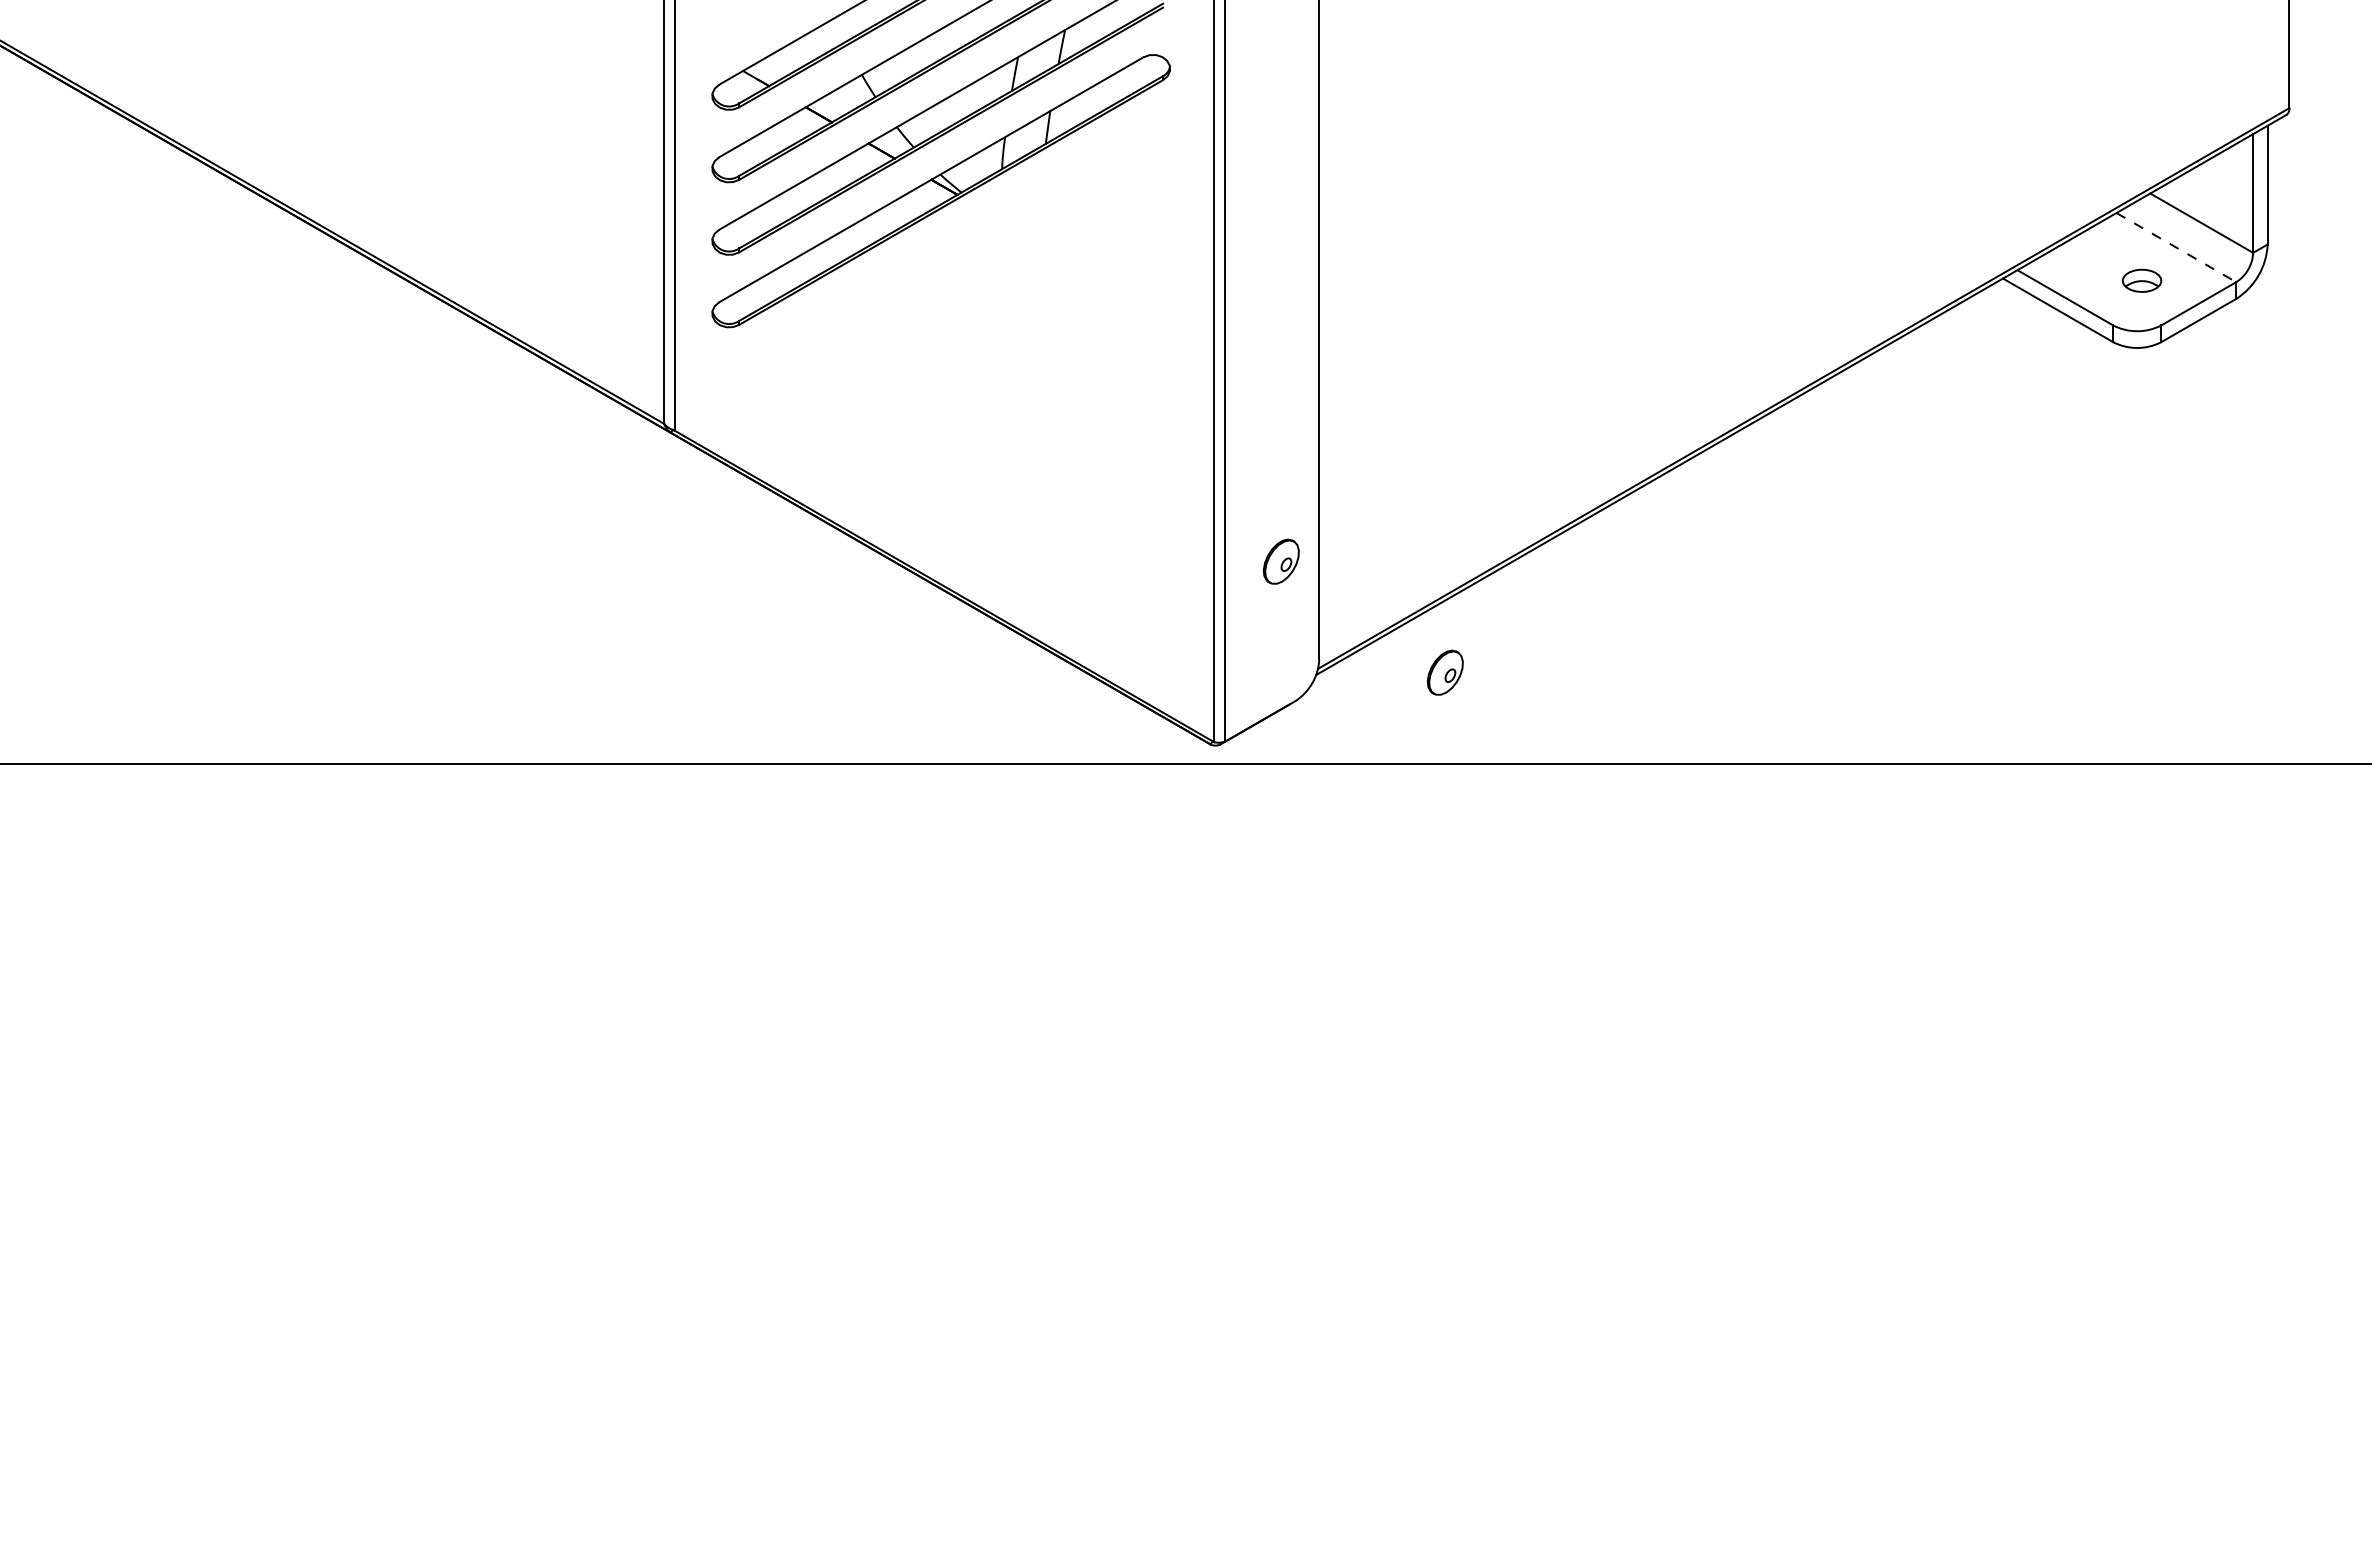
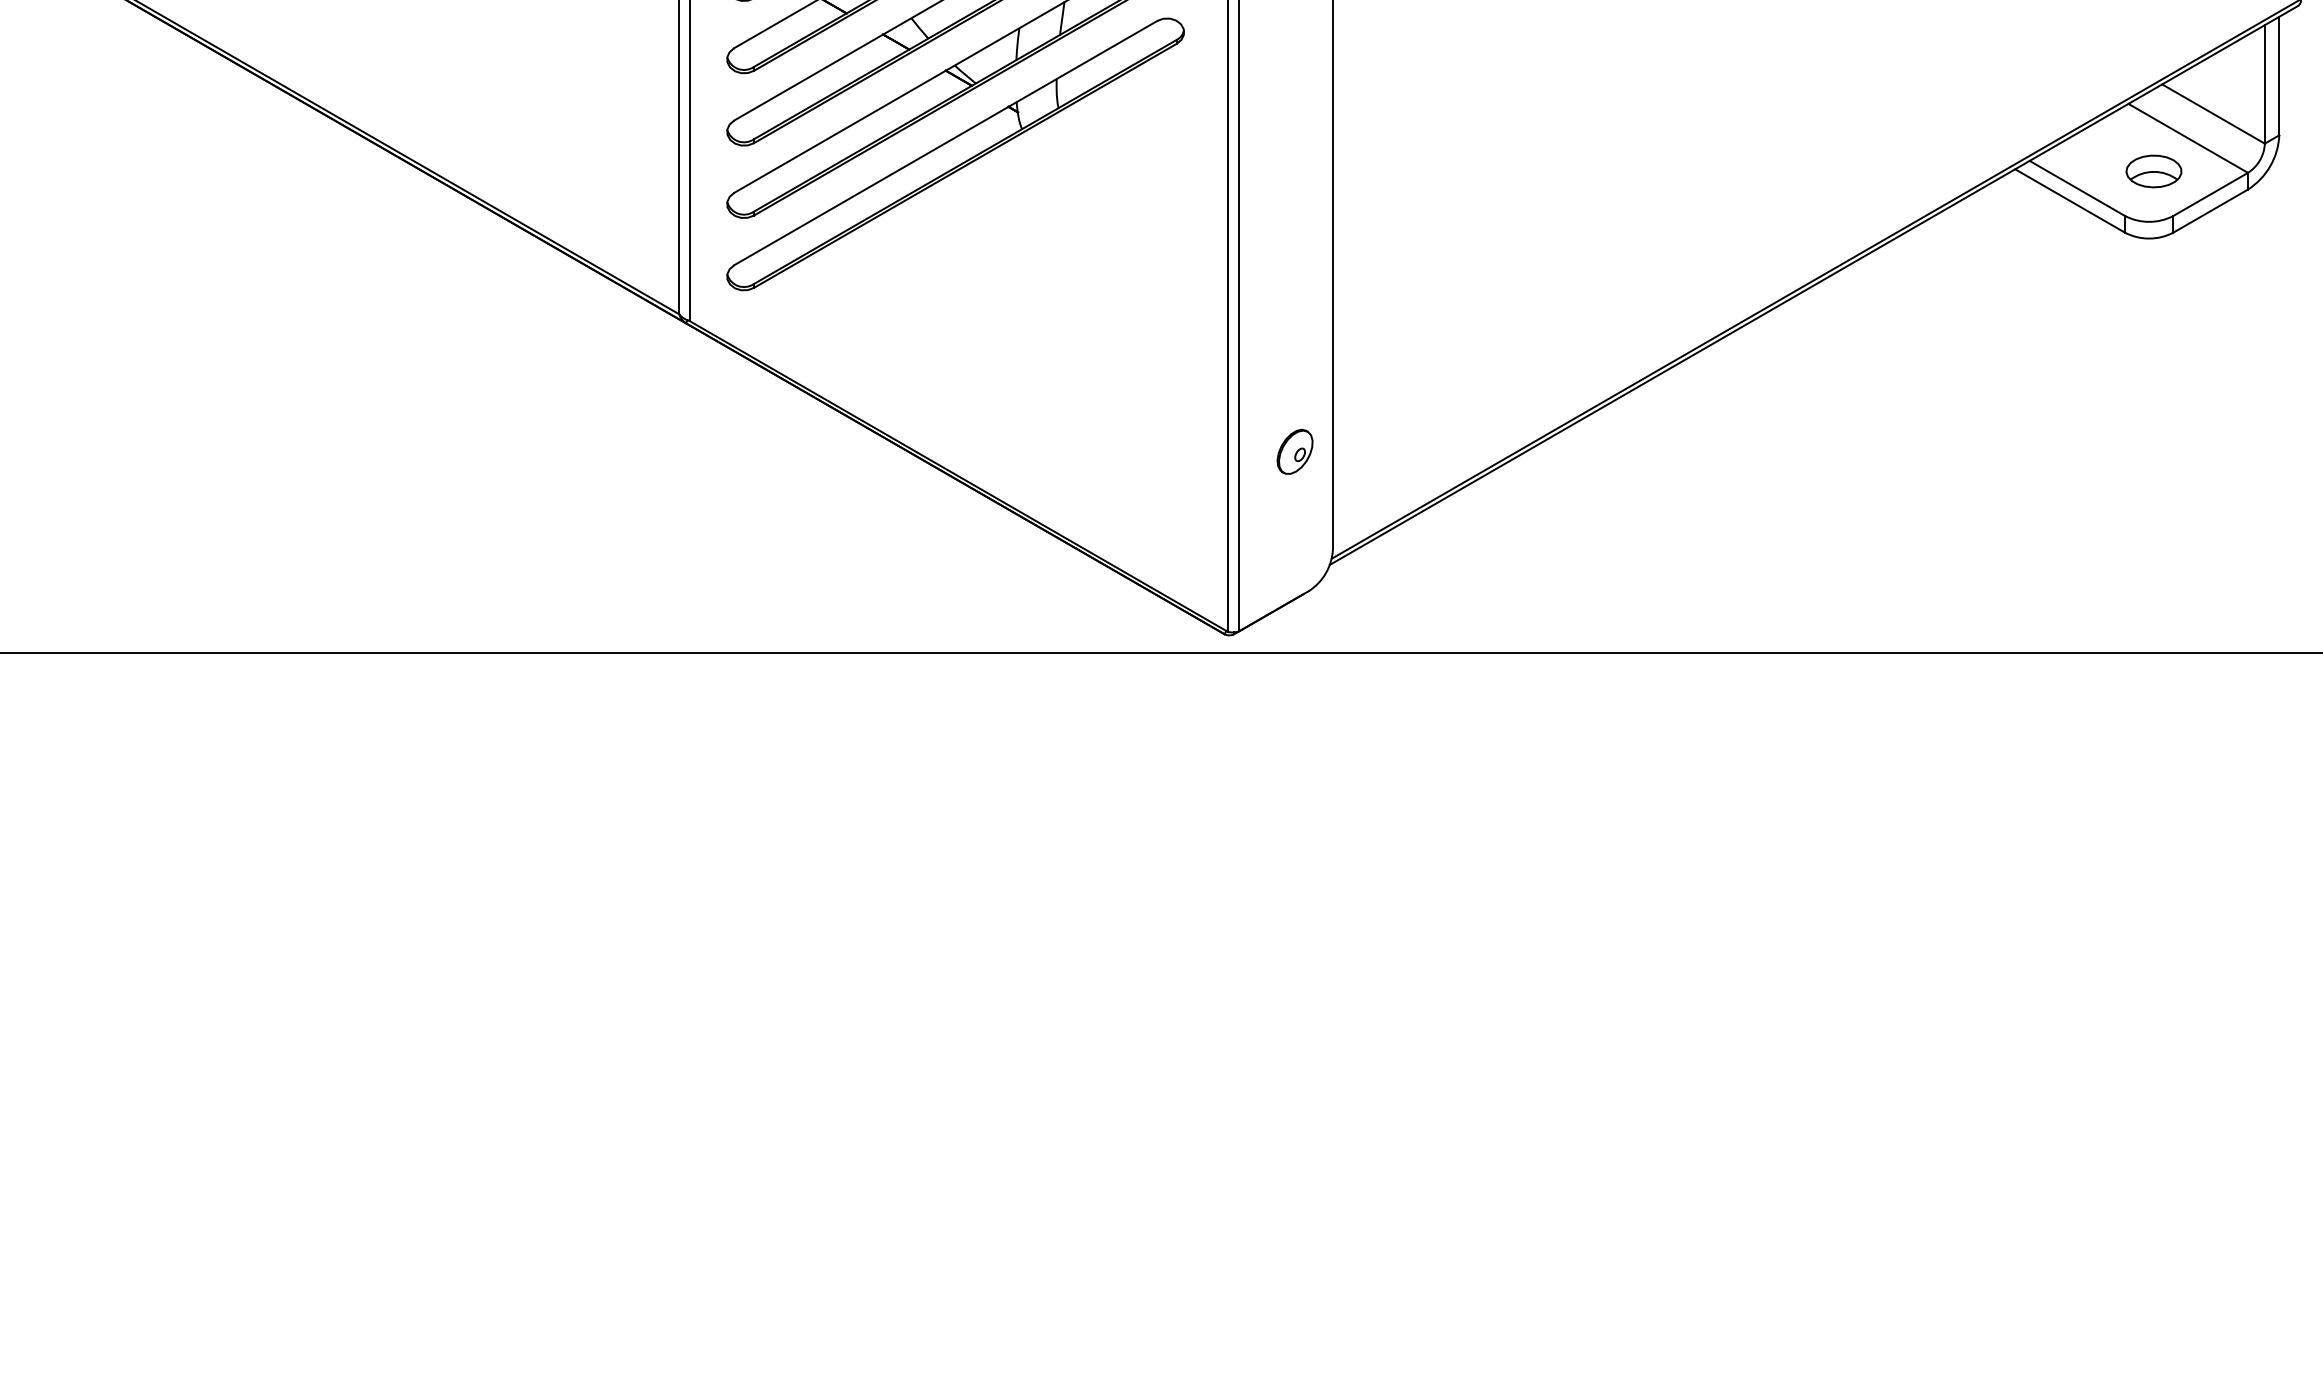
line: (2176, 247) -> (2188, 138), dashed -> solid
part: (940, 263) -> (954, 154), added
part: (2141, 280) -> (2153, 171), size x1.43
part: (1444, 672) -> (1457, 562), removed

